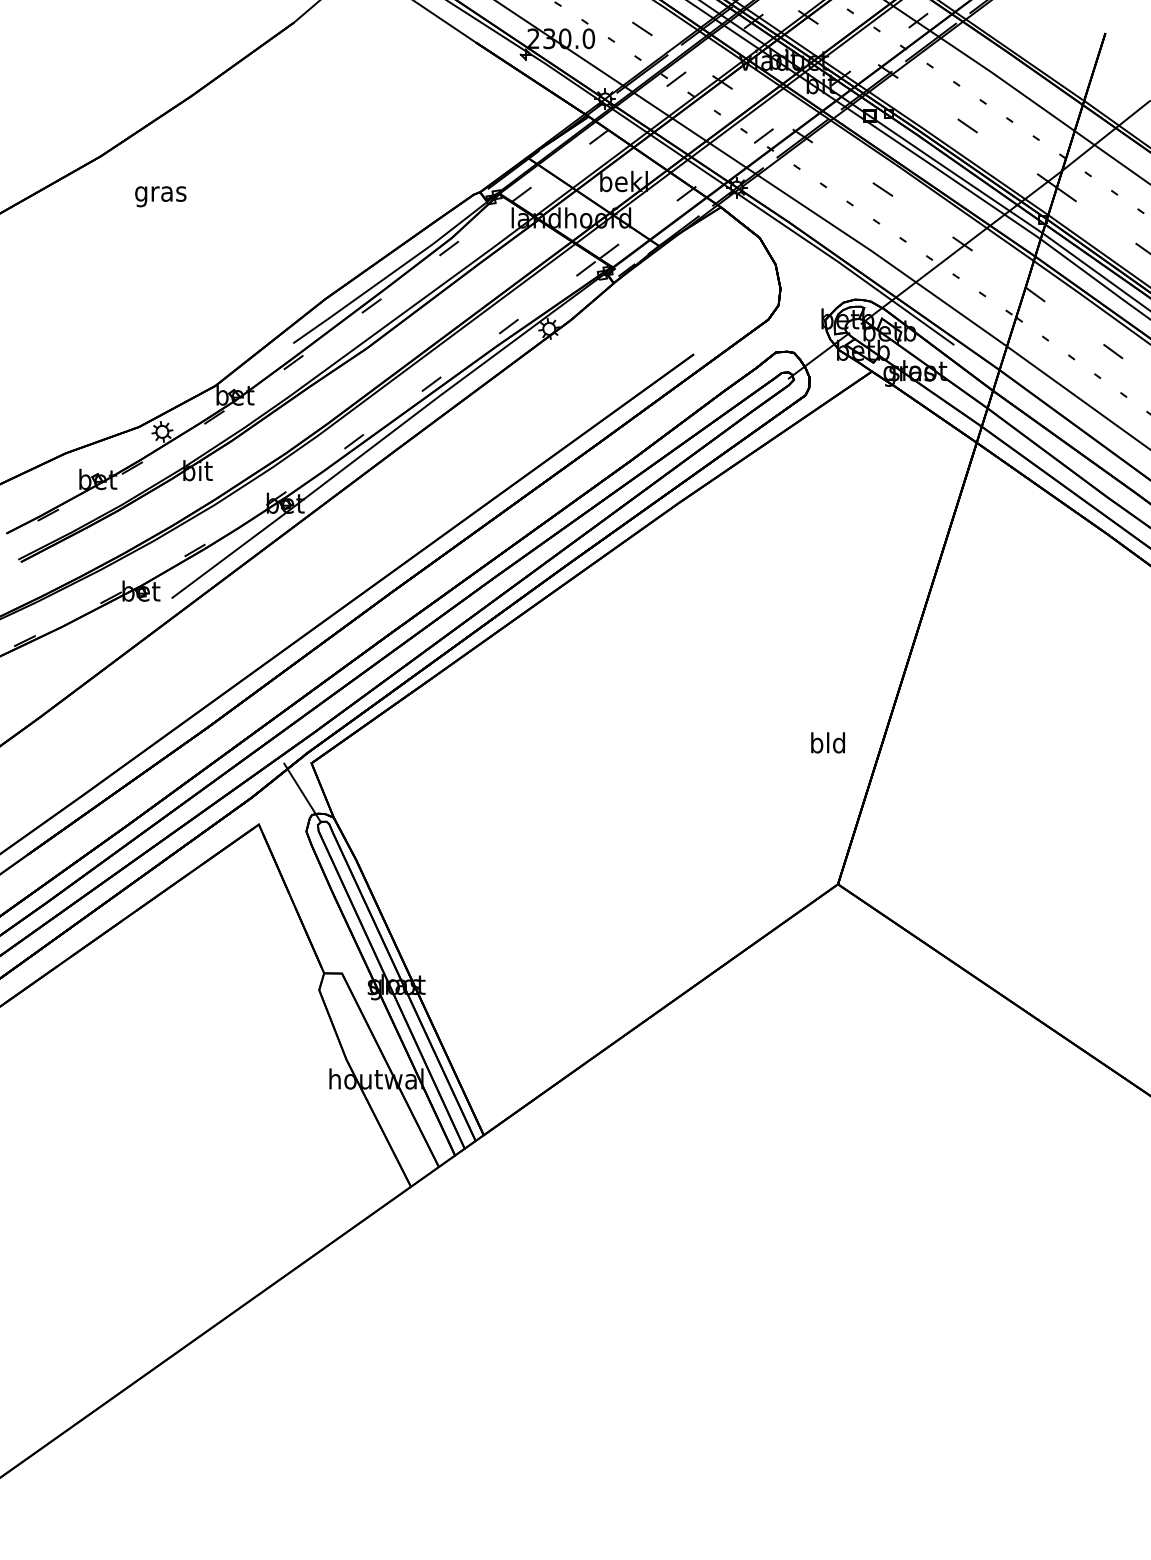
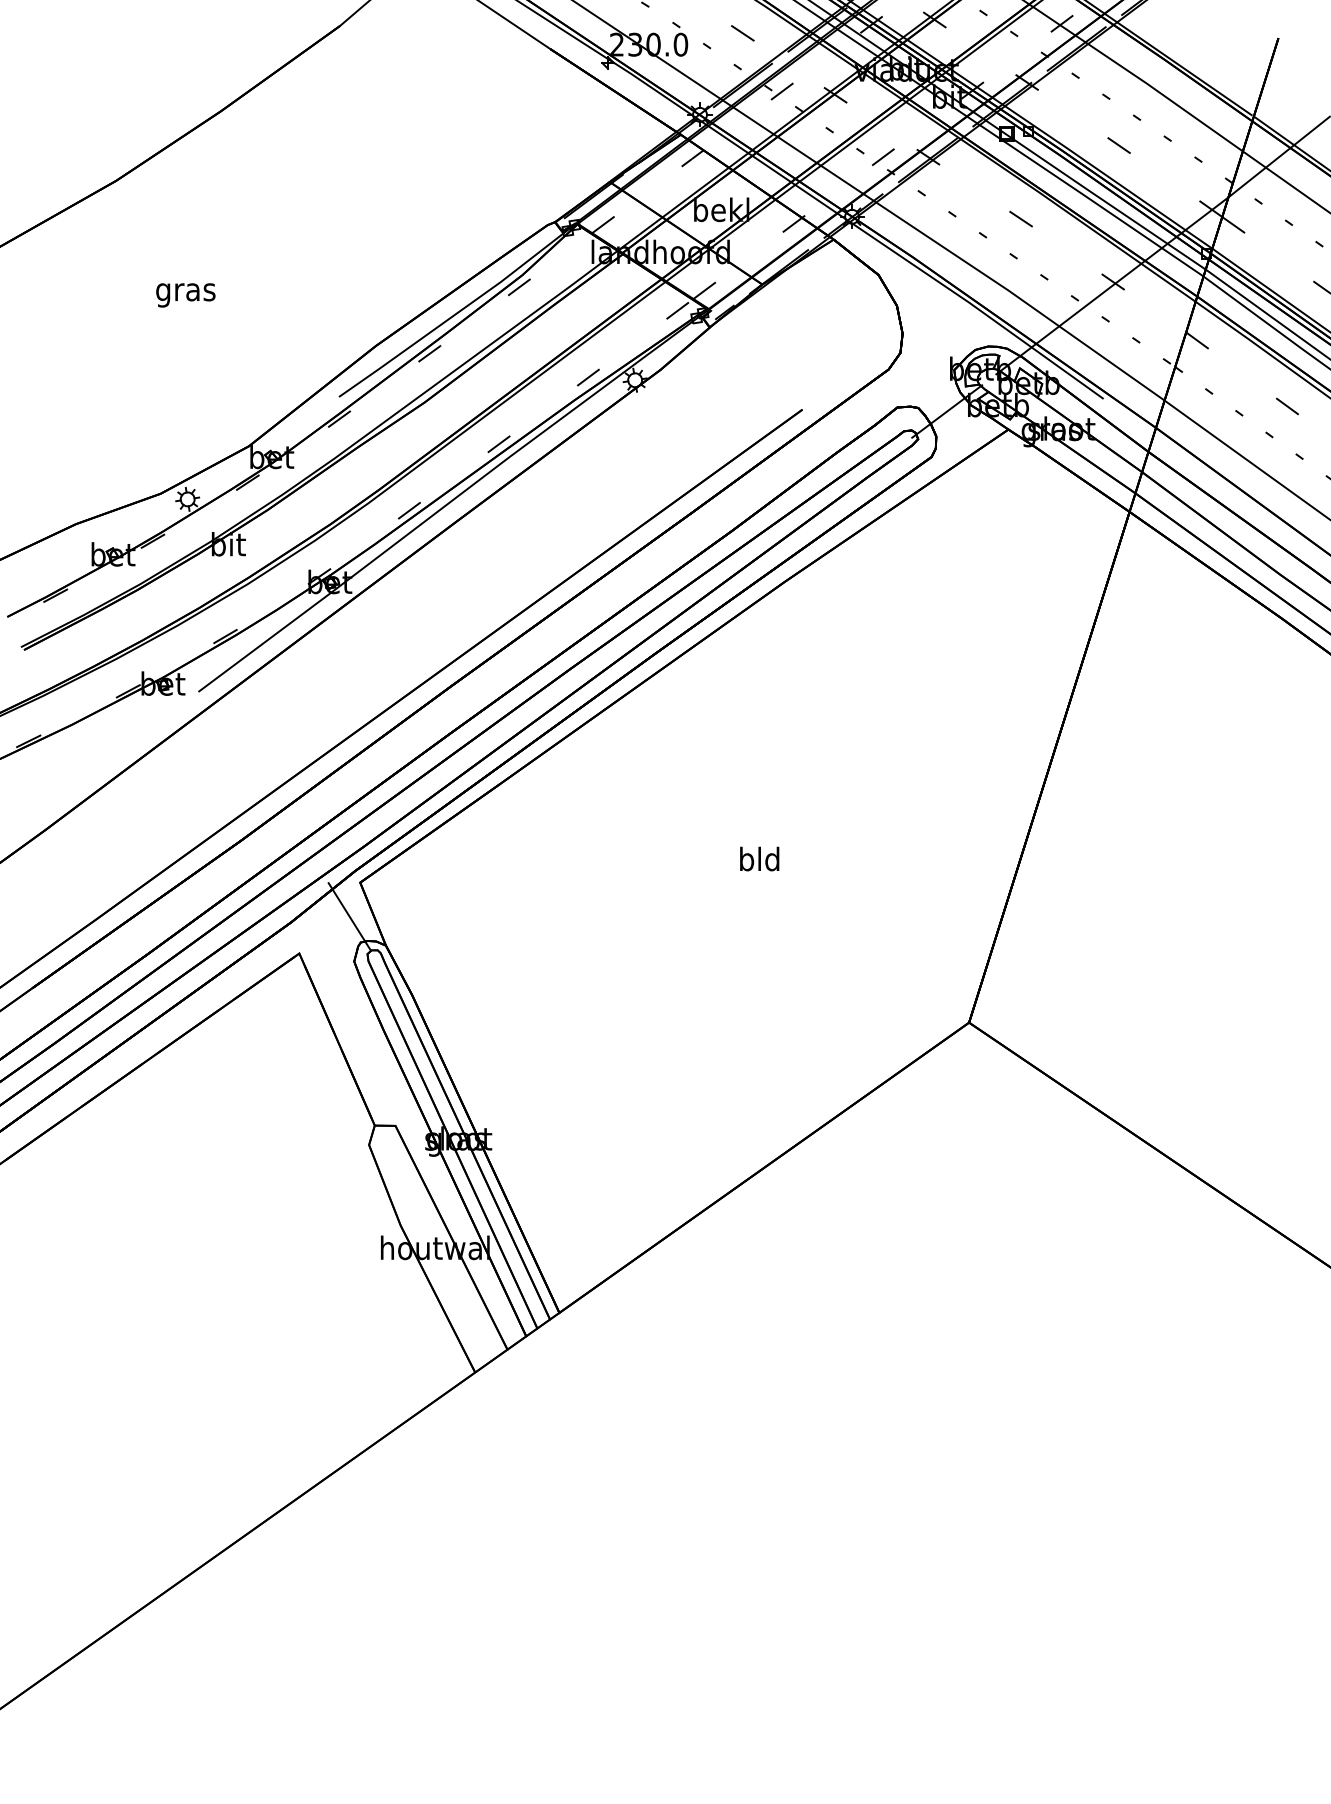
text: (160, 196) -> (185, 295), moved
text: (827, 742) -> (759, 858), moved

